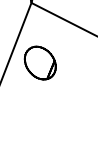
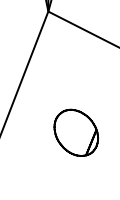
part: (39, 62) -> (75, 132), moved

